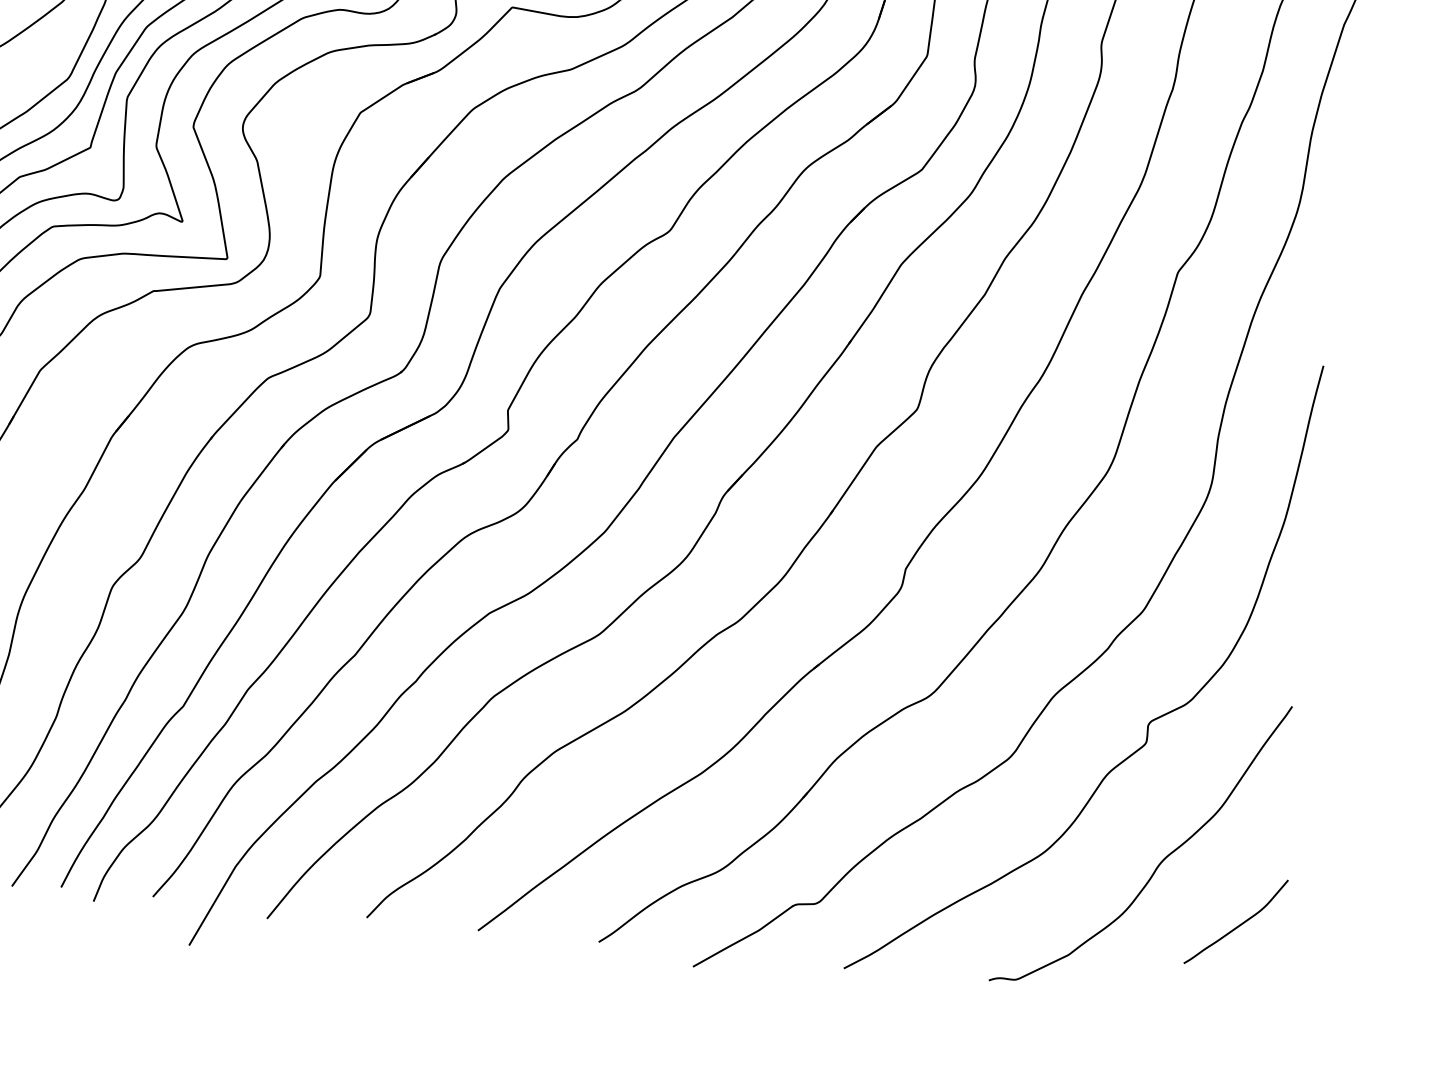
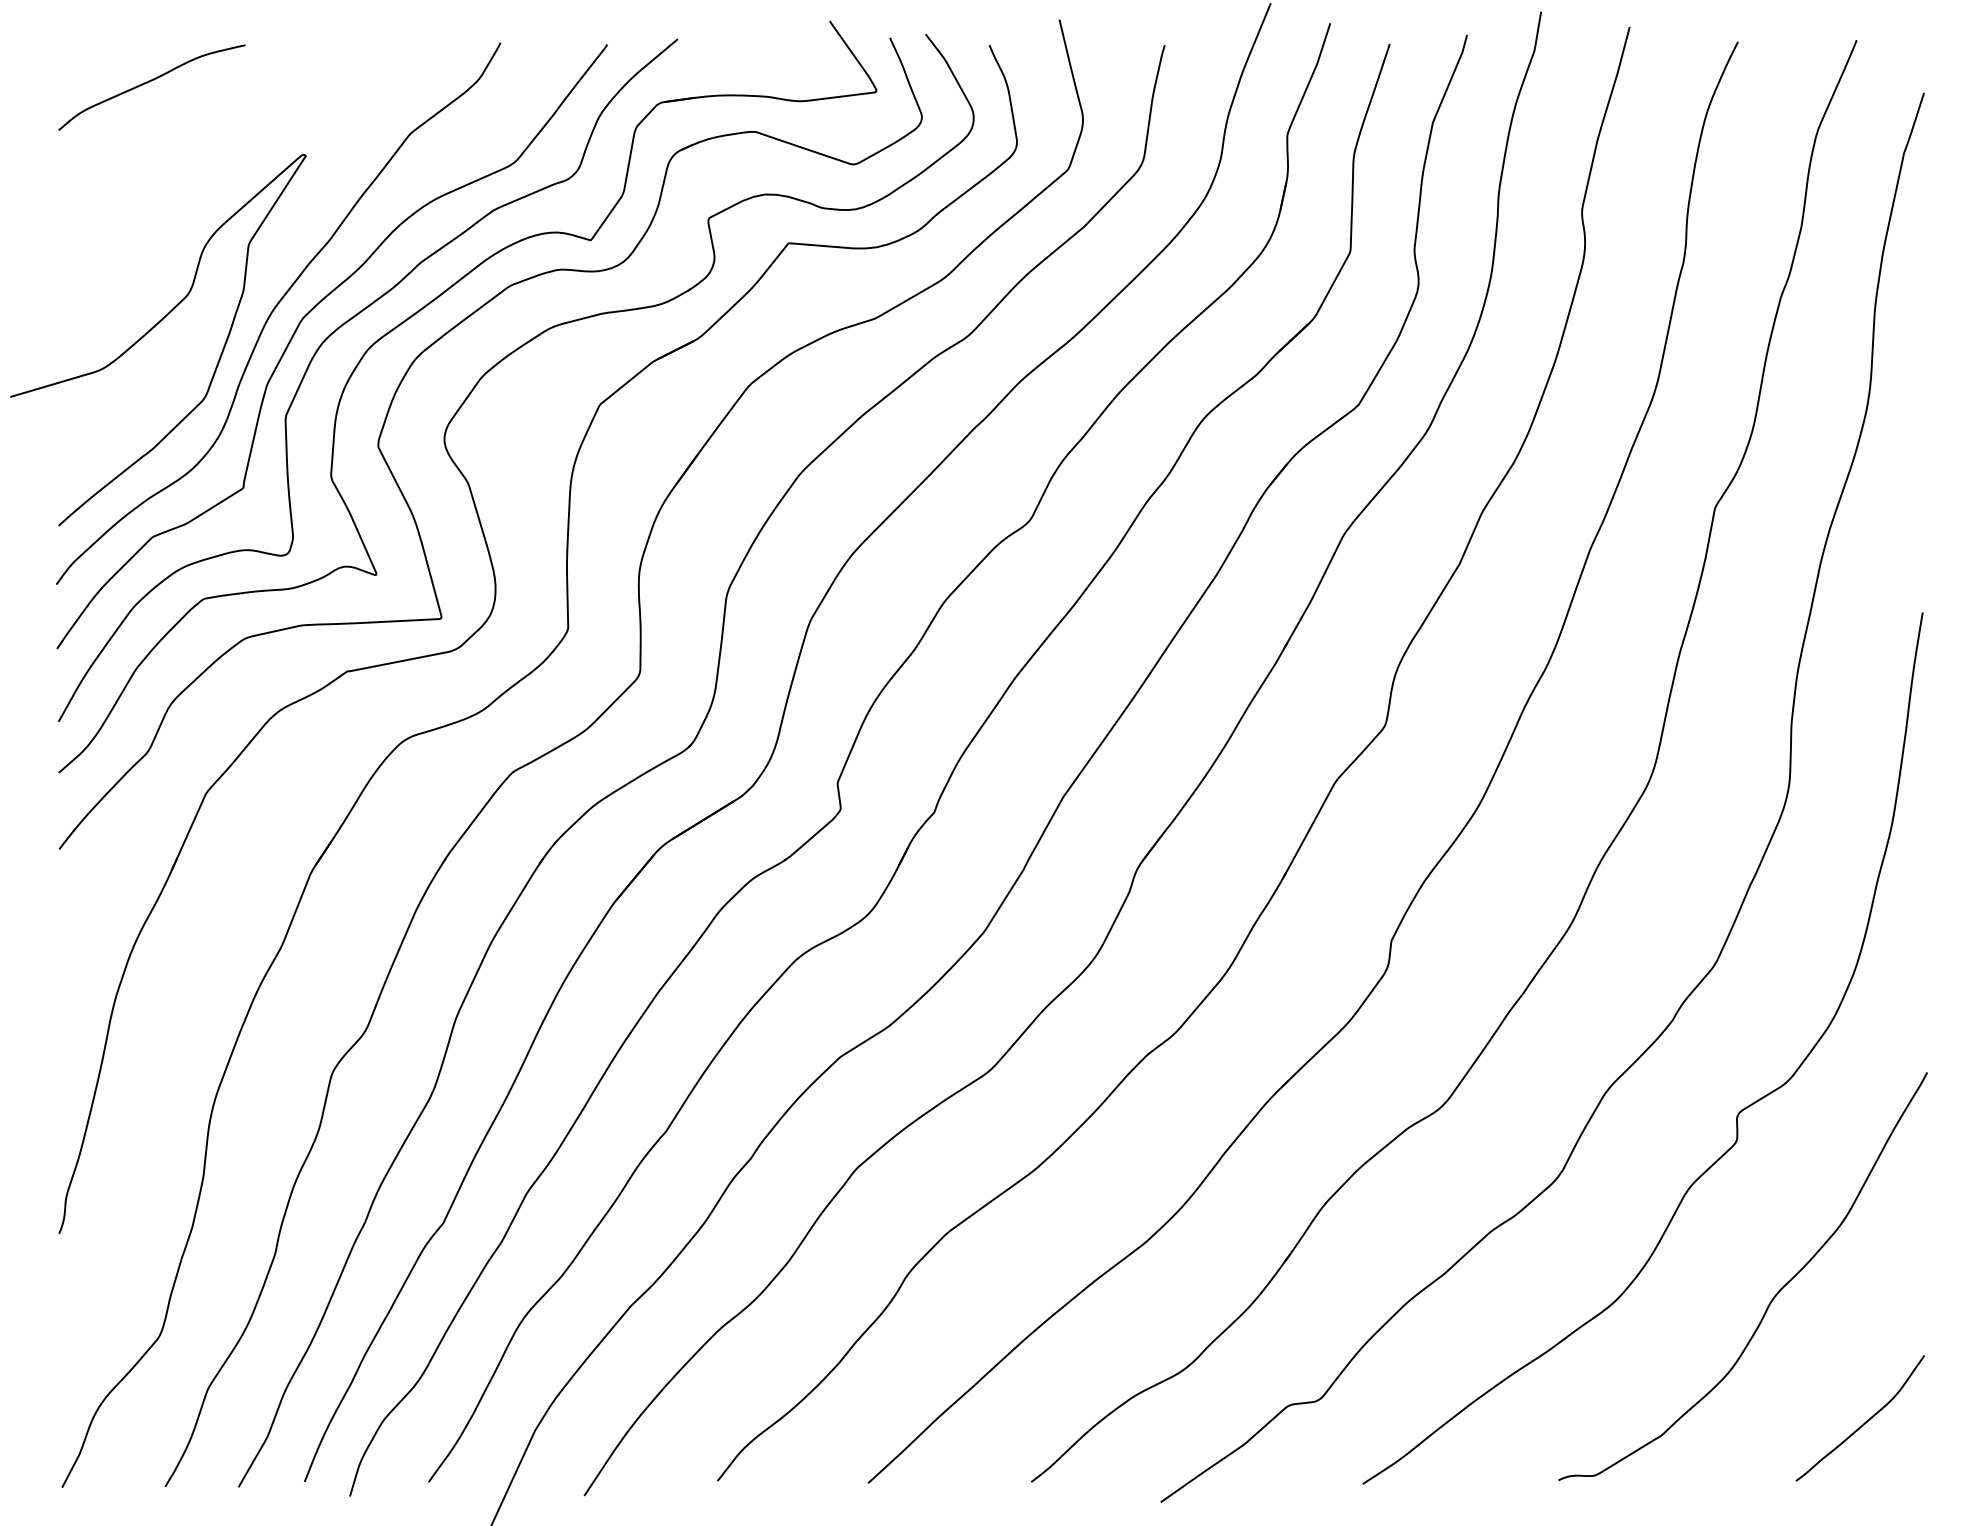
curve: (1238, 925) -> (1864, 1422), moved

